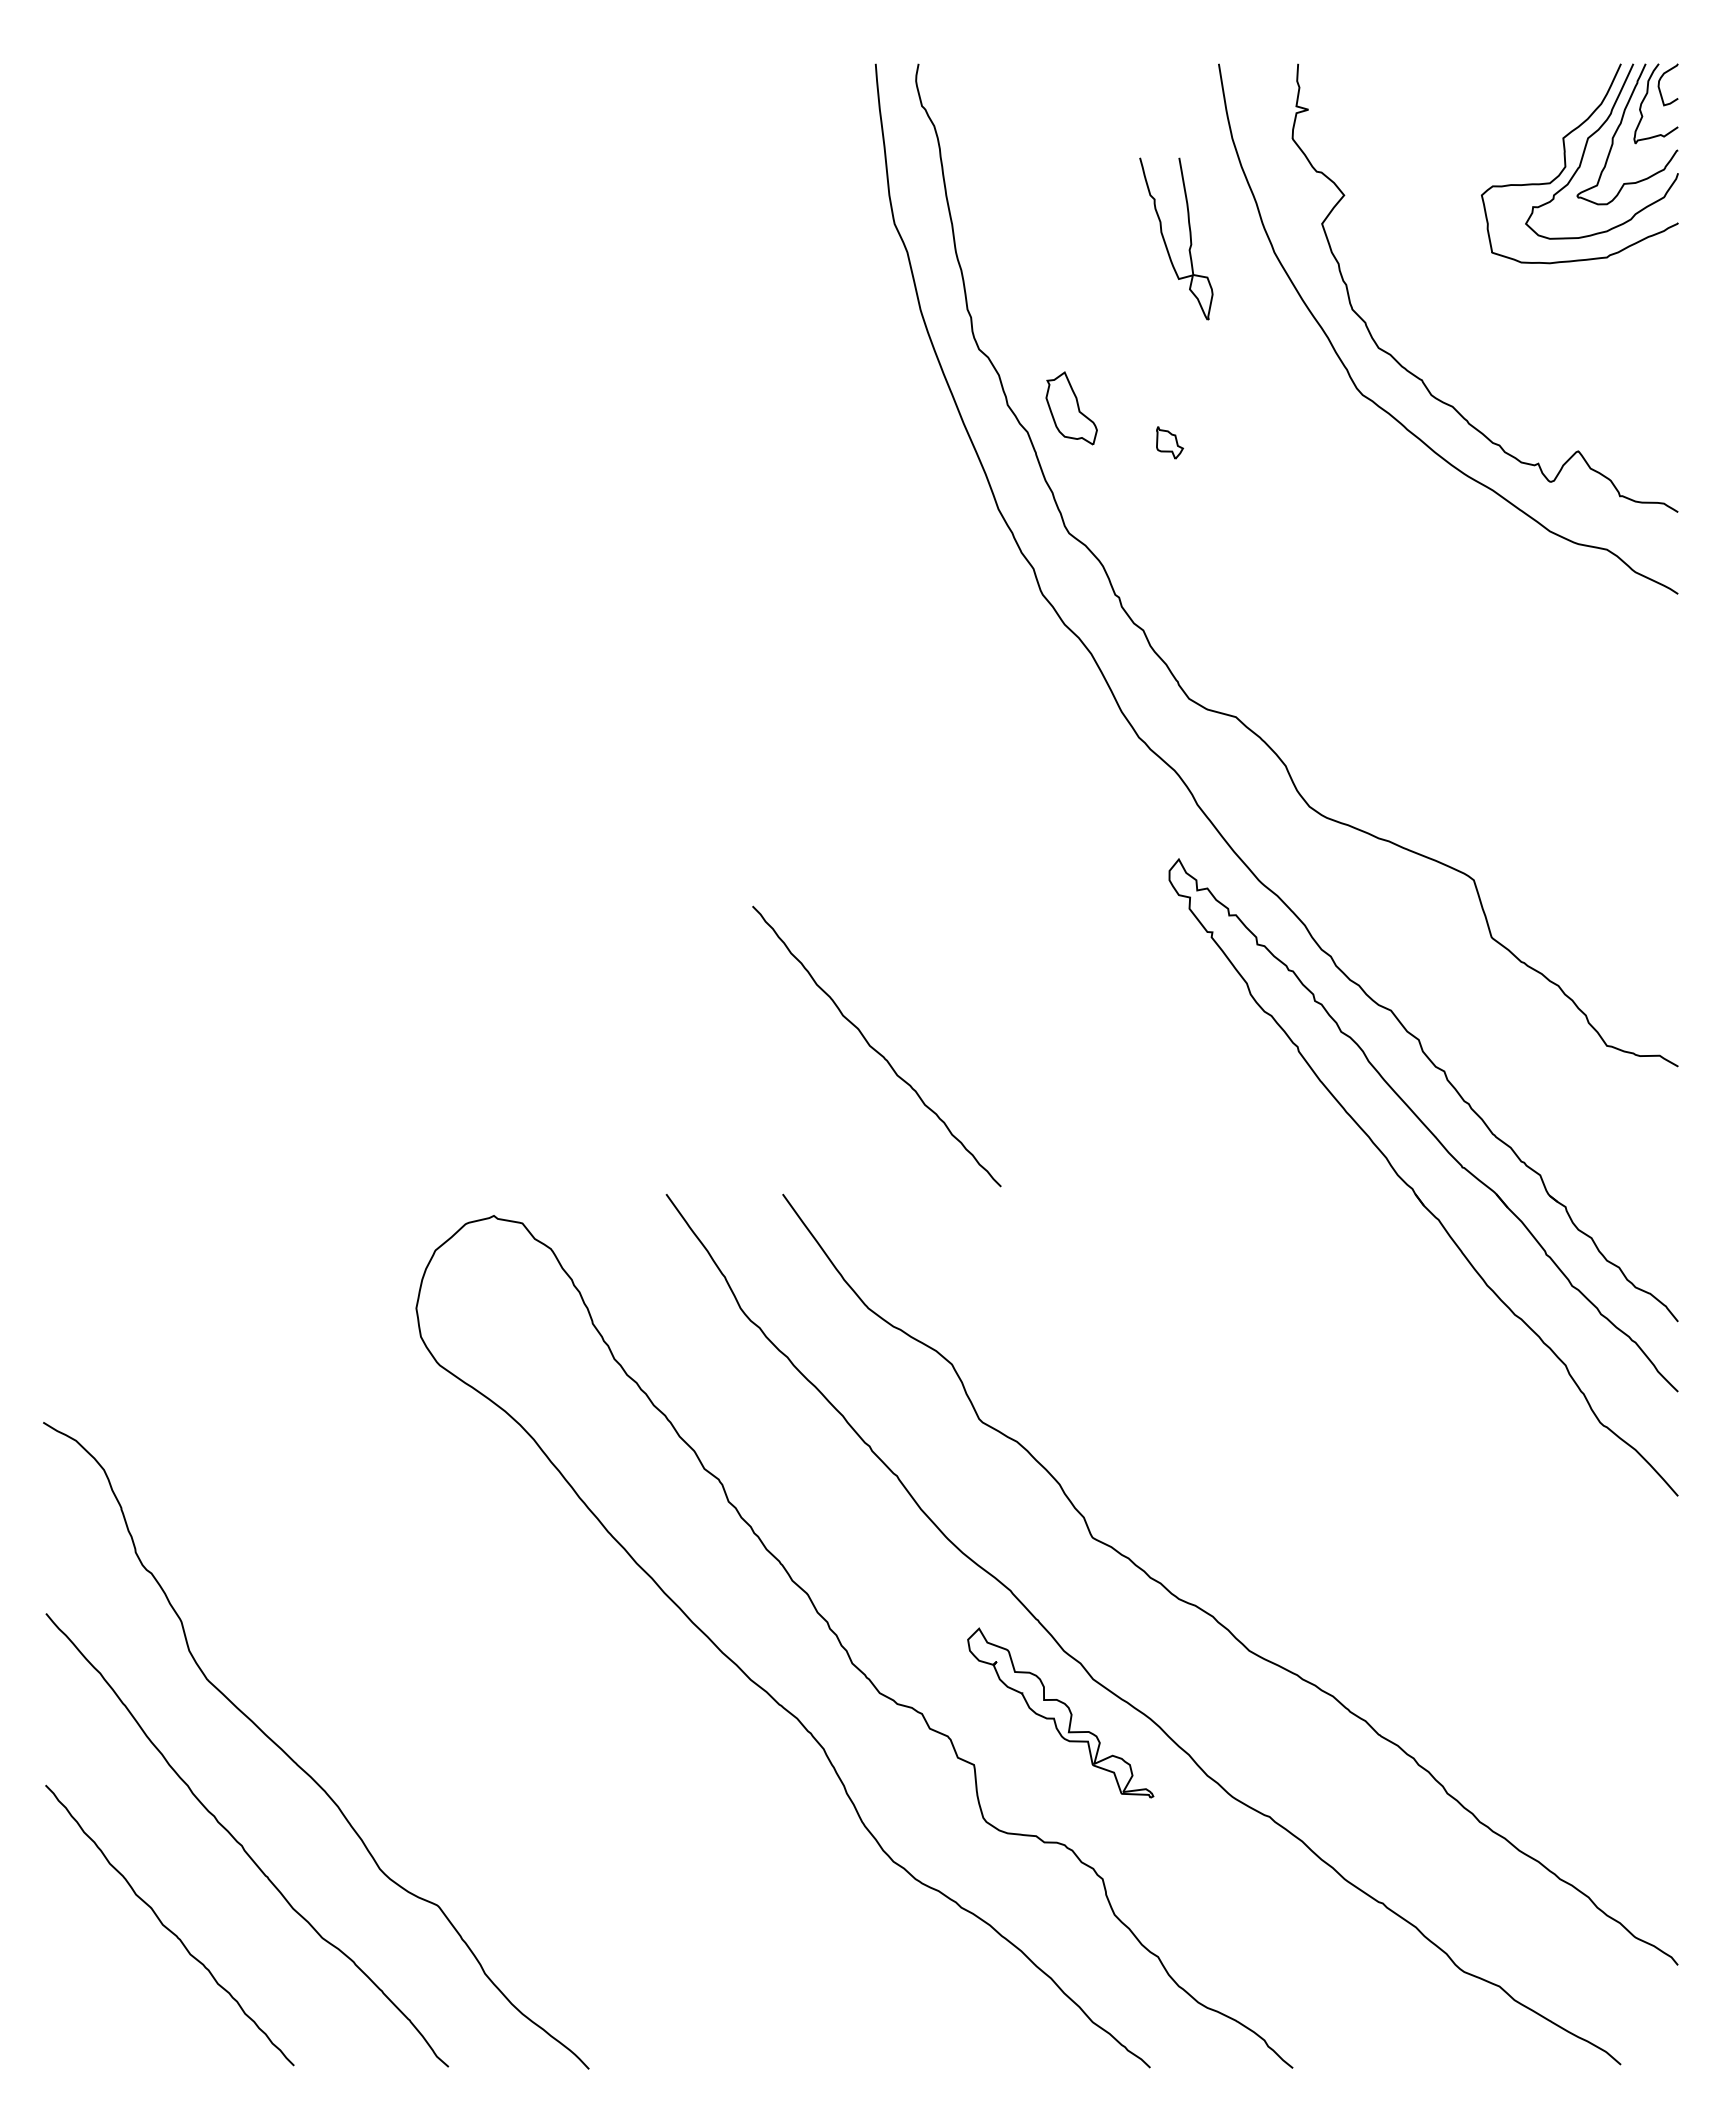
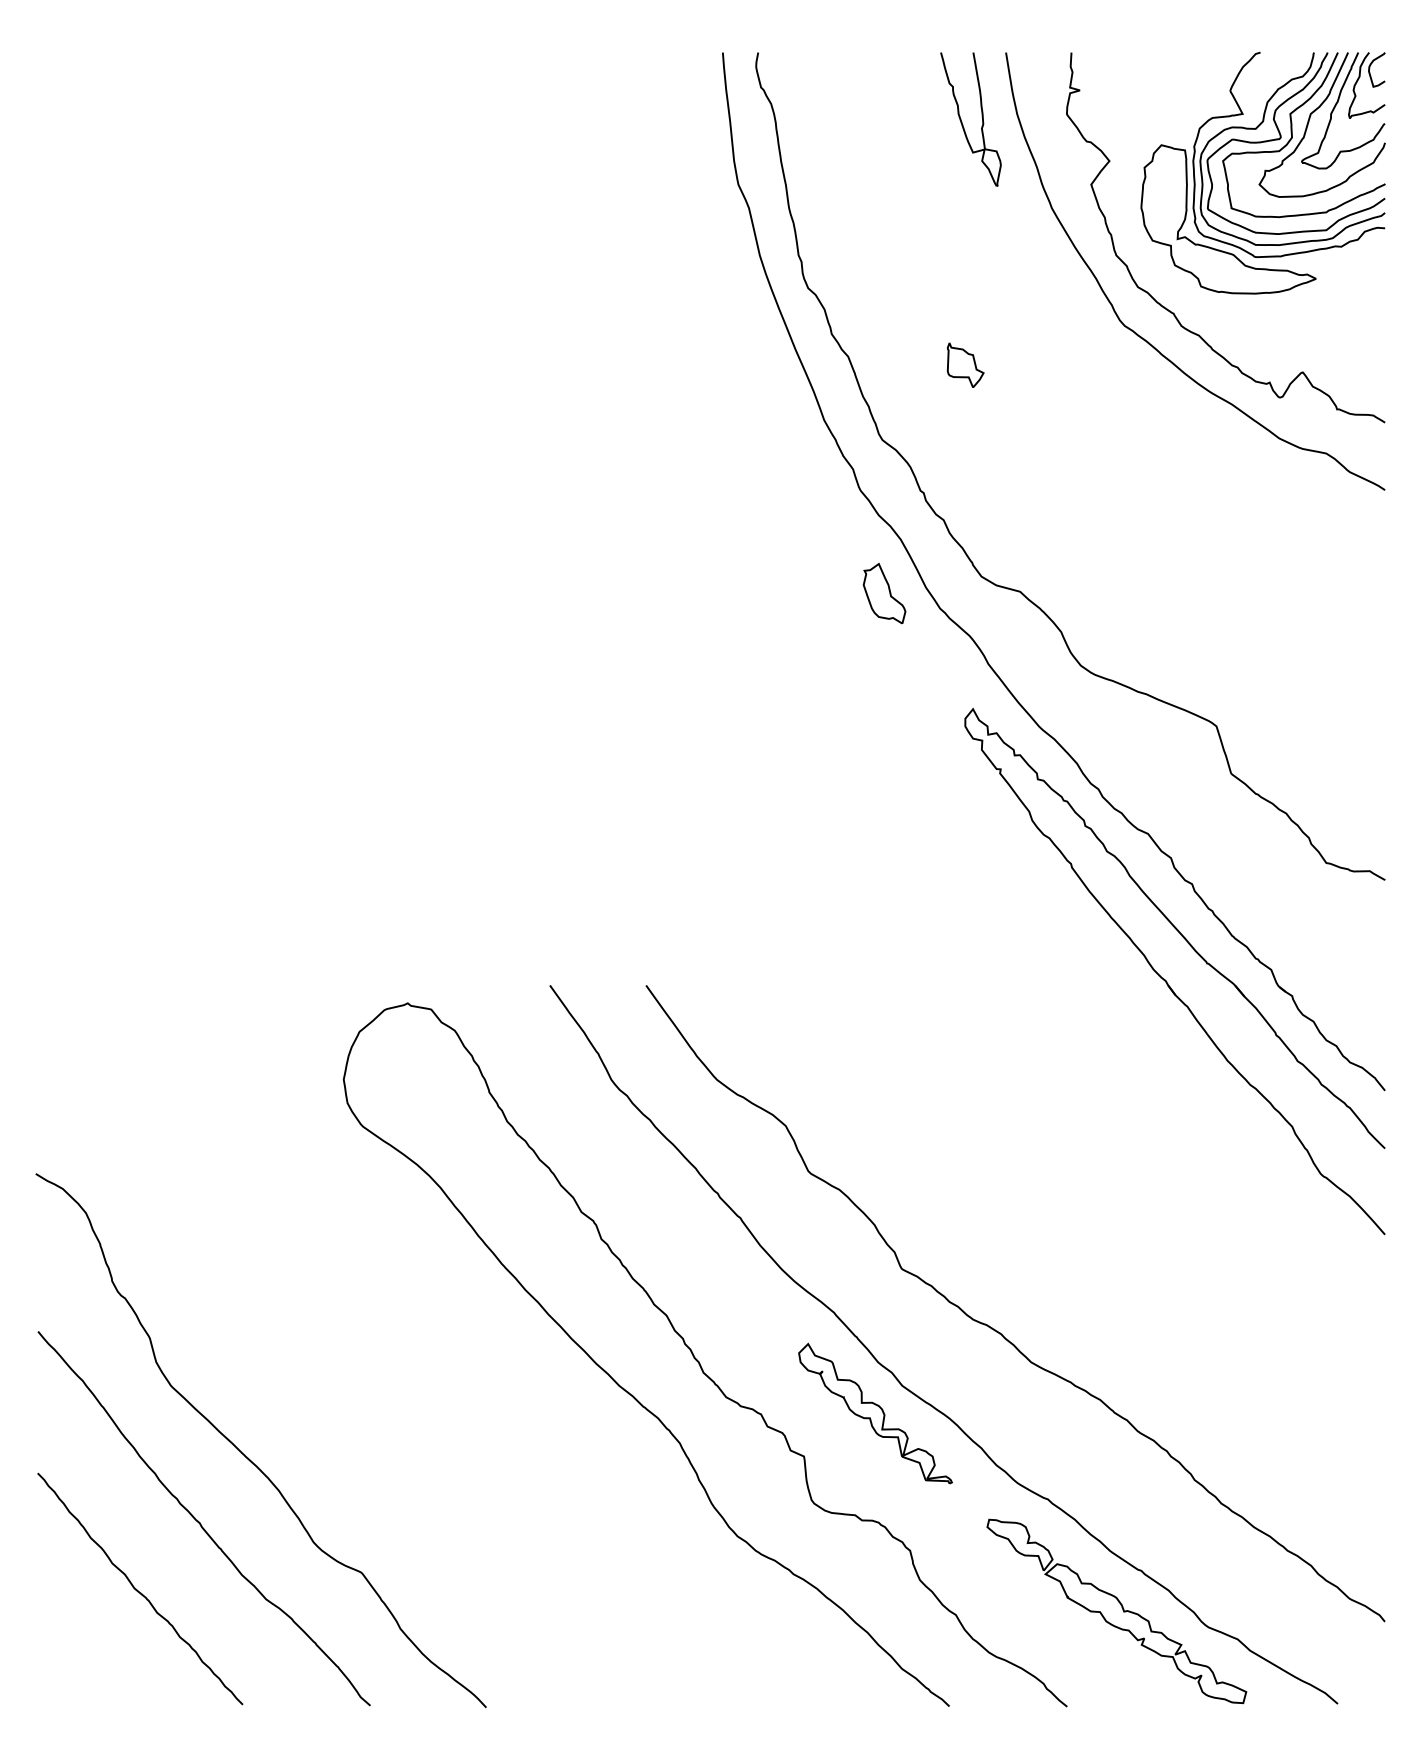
part: (1529, 173) -> (1262, 143), added
part: (1165, 240) -> (962, 120), moved
part: (1071, 408) -> (884, 593), moved
part: (1169, 442) -> (965, 365), size x1.67
curve: (874, 1048) -> (721, 865), removed
part: (1352, 1952) -> (1116, 1611), added

